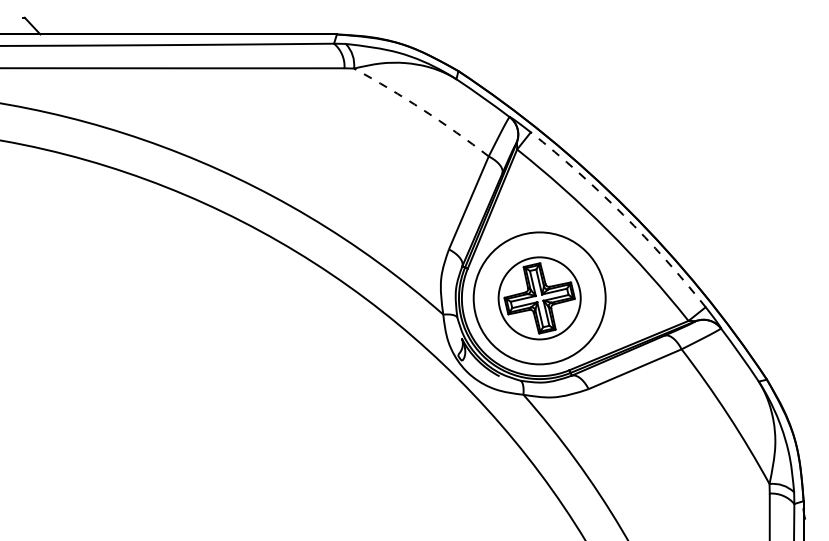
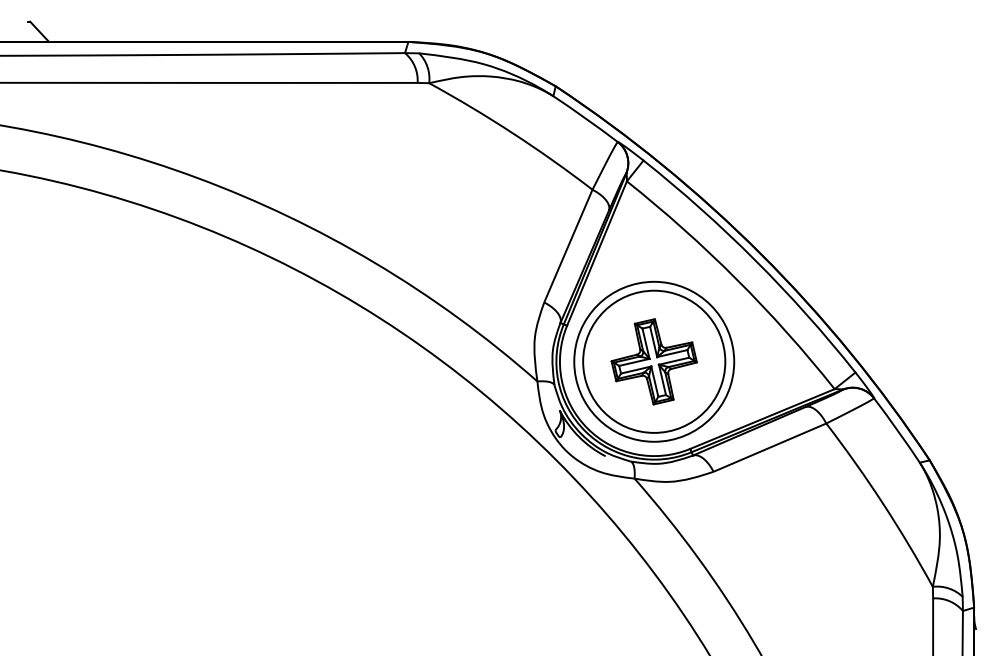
arc: (422, 110) -> (512, 133), dashed -> solid
arc: (623, 214) -> (755, 260), dashed -> solid
circle: (539, 298) -> (654, 361), size x1.43

